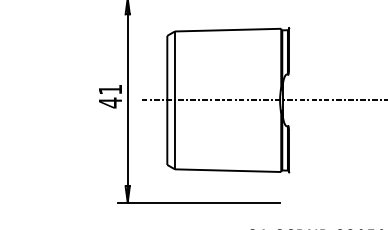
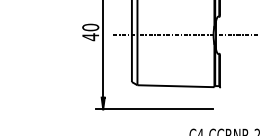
text: (110, 89) -> (90, 27), 41 -> 40

